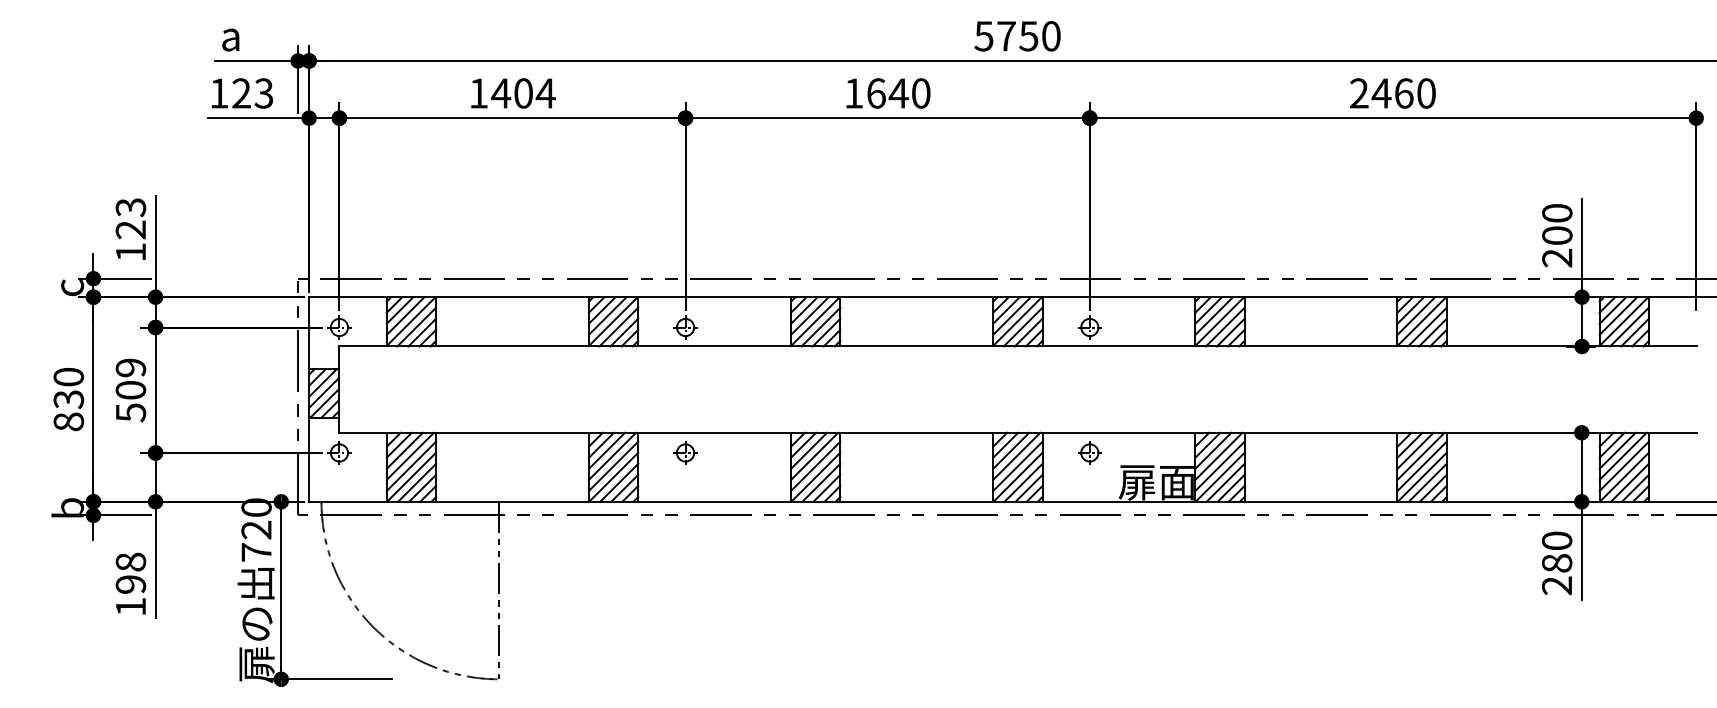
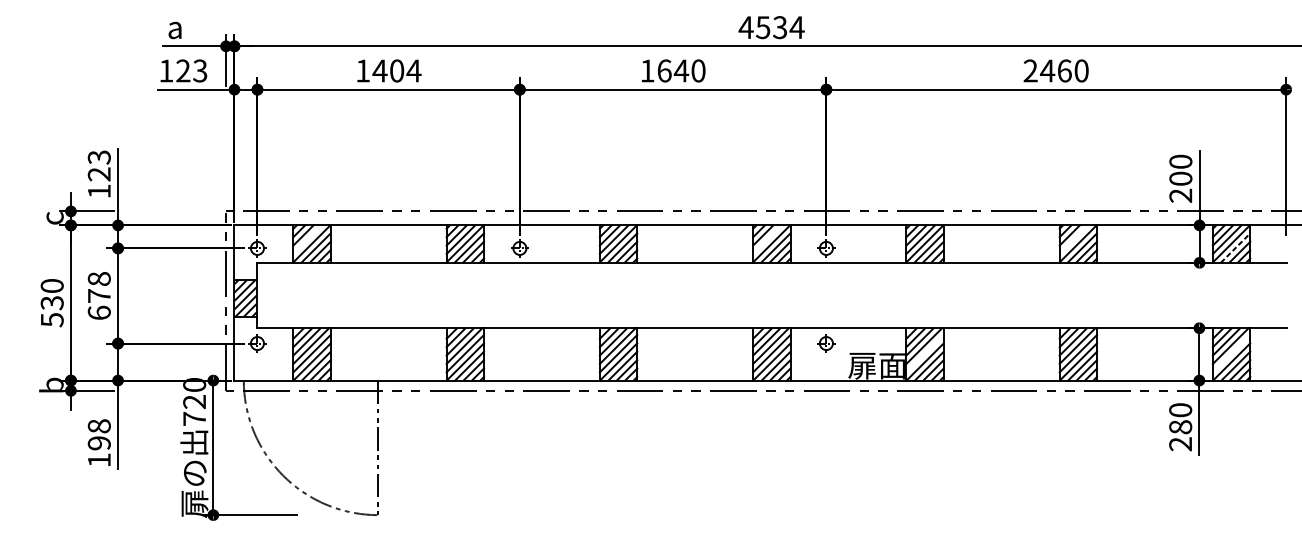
text: (1017, 36) -> (771, 27), 5750 -> 4534
line: (405, 315) -> (307, 239), removed
line: (1011, 315) -> (767, 239), removed
line: (1416, 315) -> (1074, 239), removed
line: (1629, 326) -> (1235, 247), solid -> dashed
text: (130, 390) -> (99, 296), 509 -> 678
text: (68, 421) -> (52, 319), 830 -> 530
part: (685, 452) -> (519, 343), removed
line: (1219, 466) -> (924, 353), removed
line: (1623, 466) -> (1231, 353), removed

